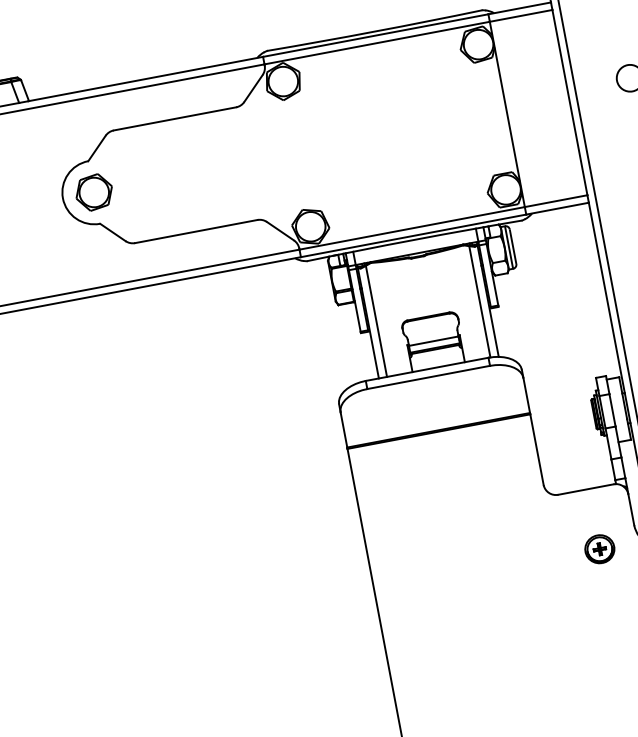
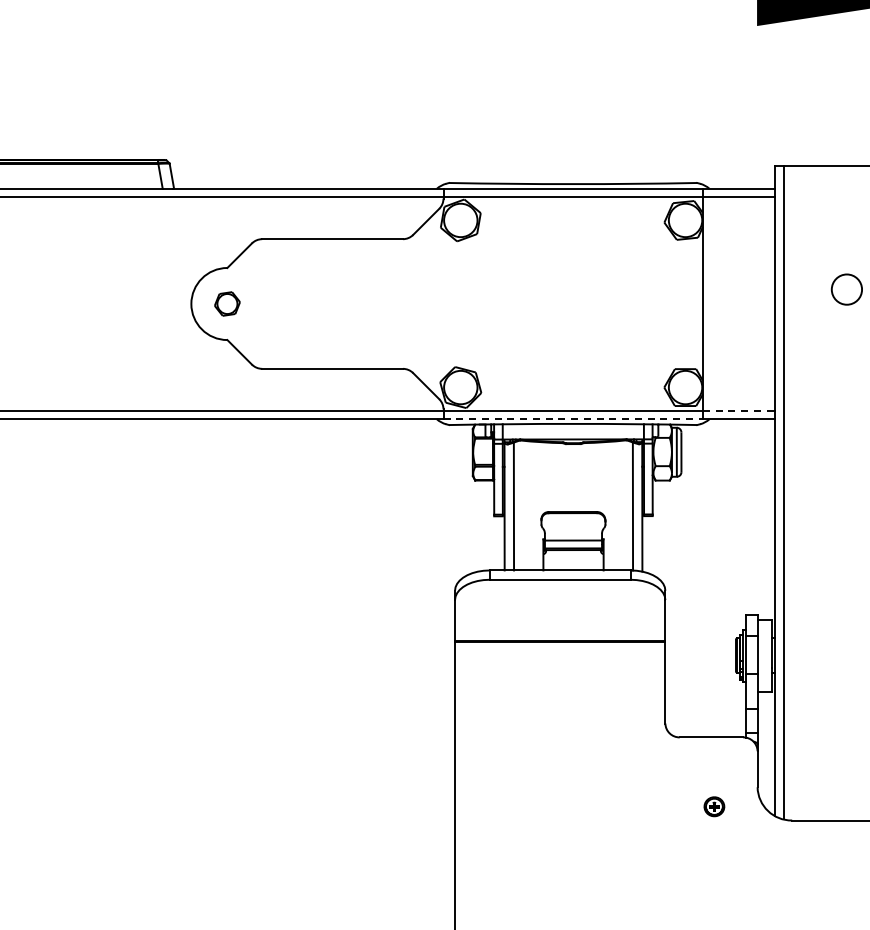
part: (94, 192) -> (227, 303), size x0.6
line: (556, 200) -> (739, 410), solid -> dashed
line: (413, 236) -> (573, 419), solid -> dashed
part: (599, 549) -> (714, 806), size x0.6

